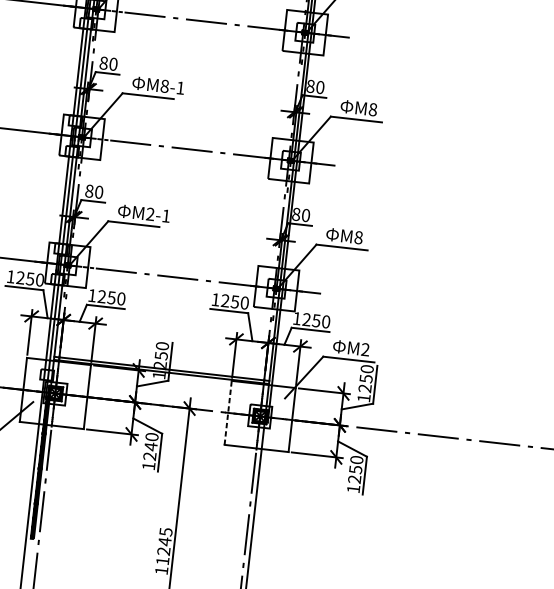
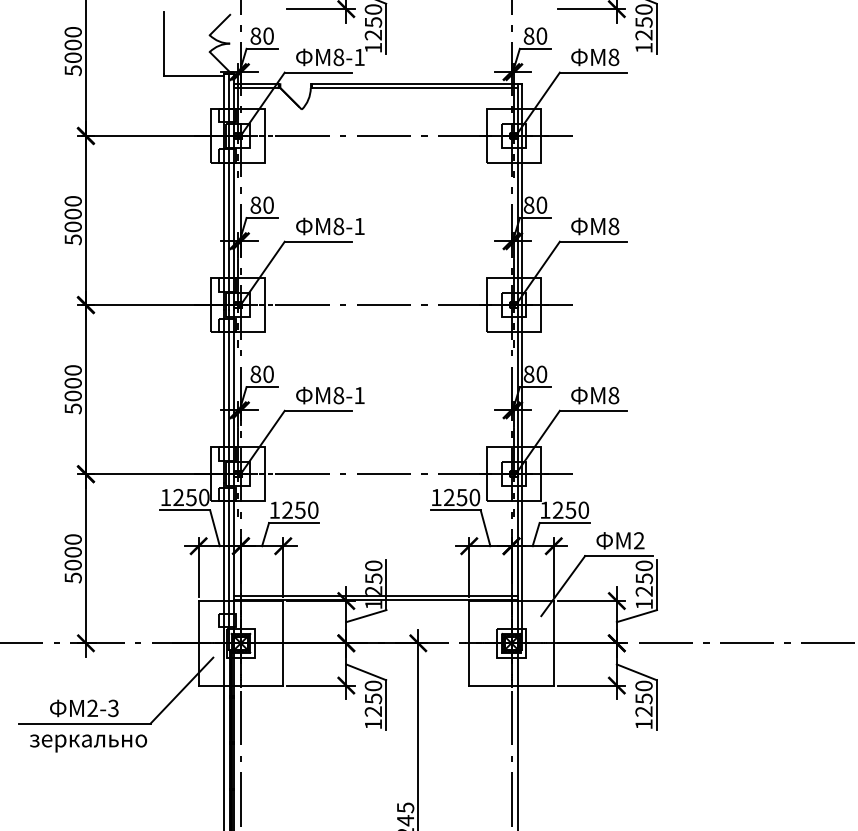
text: (150, 214) -> (338, 395), 2-1 -> 8-1
line: (228, 412) -> (469, 642), dashed -> solid
text: (151, 446) -> (373, 698), 1240 -> 1250

